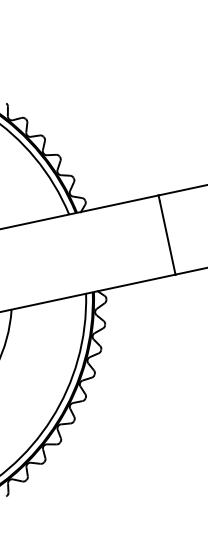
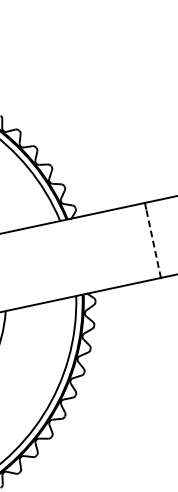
line: (167, 237) -> (153, 242), solid -> dashed

